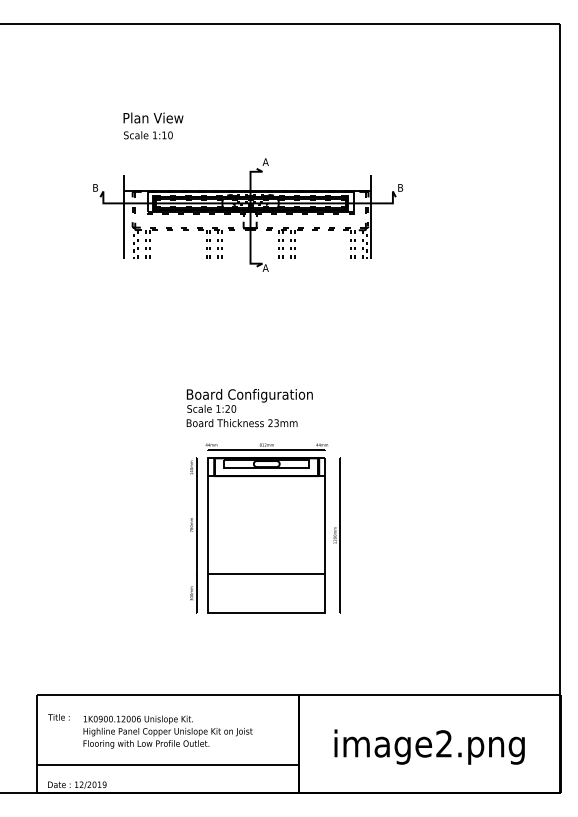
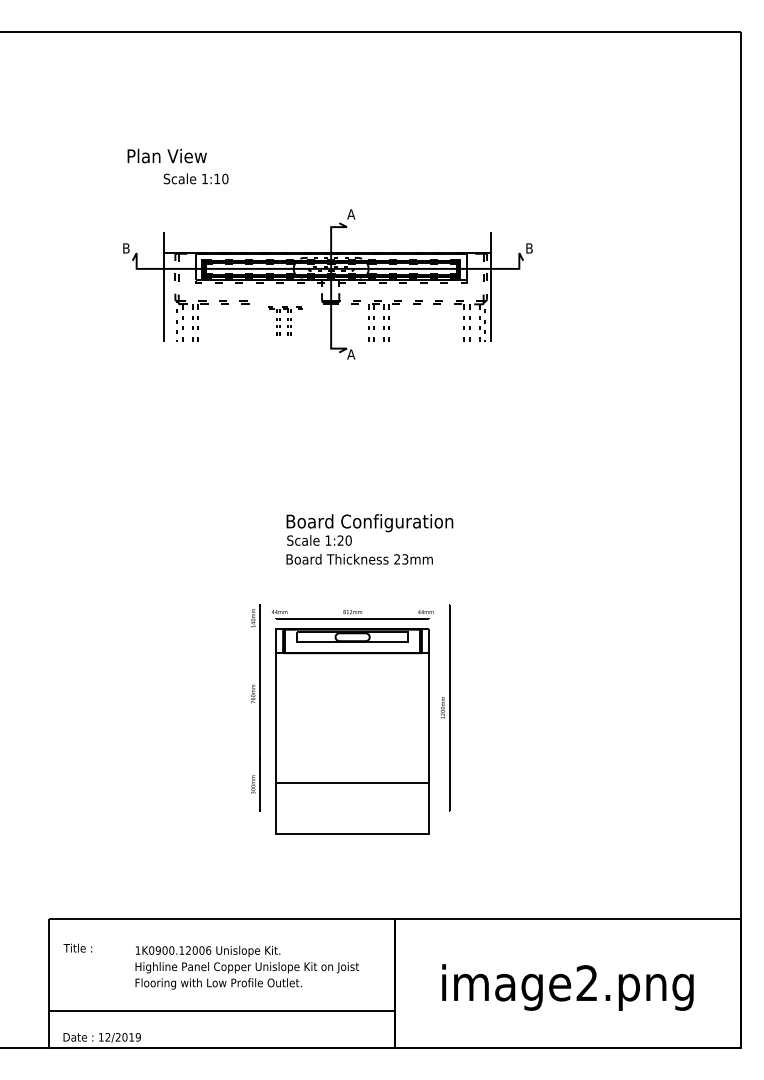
text: (153, 117) -> (167, 155), moved
part: (215, 242) -> (284, 320), size x0.7
text: (249, 408) -> (369, 540), moved
part: (266, 528) -> (352, 722), moved
text: (167, 731) -> (246, 966), moved

